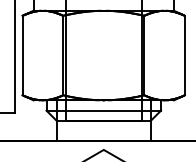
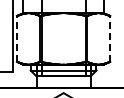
line: (23, 54) -> (17, 38), solid -> dashed
line: (185, 54) -> (110, 38), solid -> dashed

